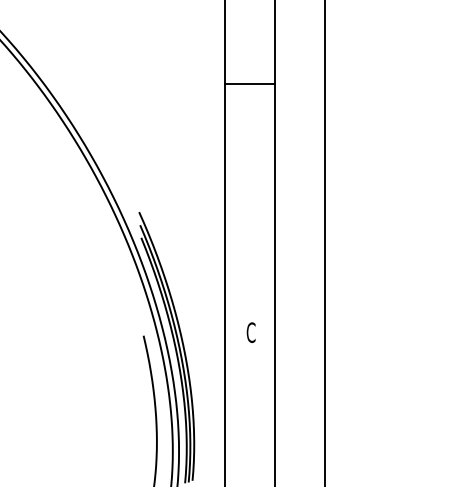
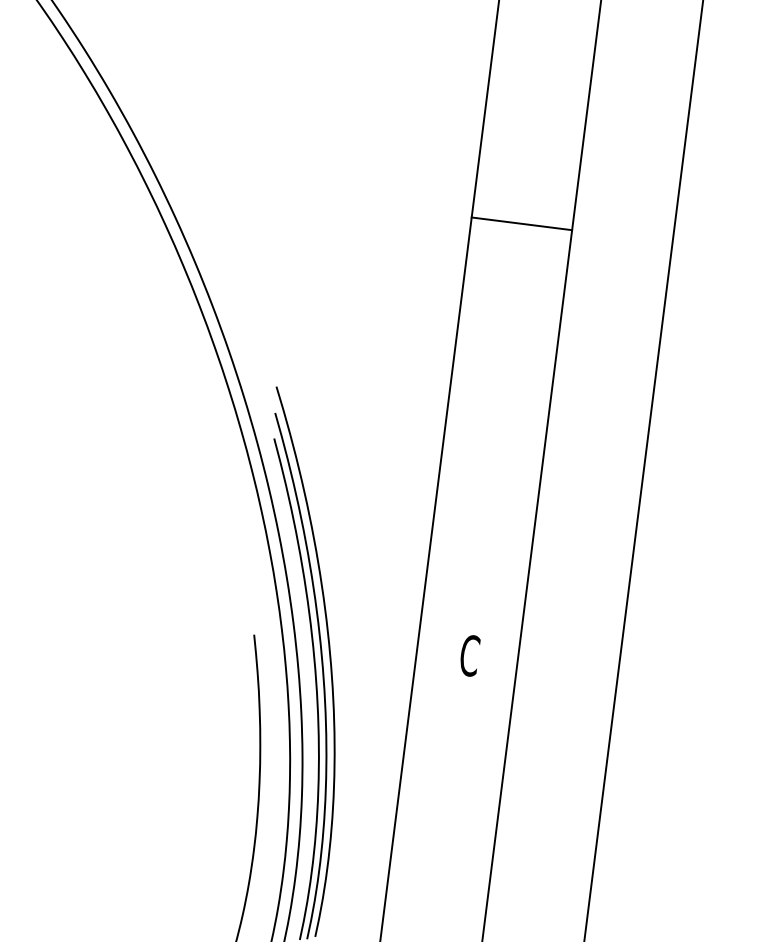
line: (249, 83) -> (521, 223), moved

